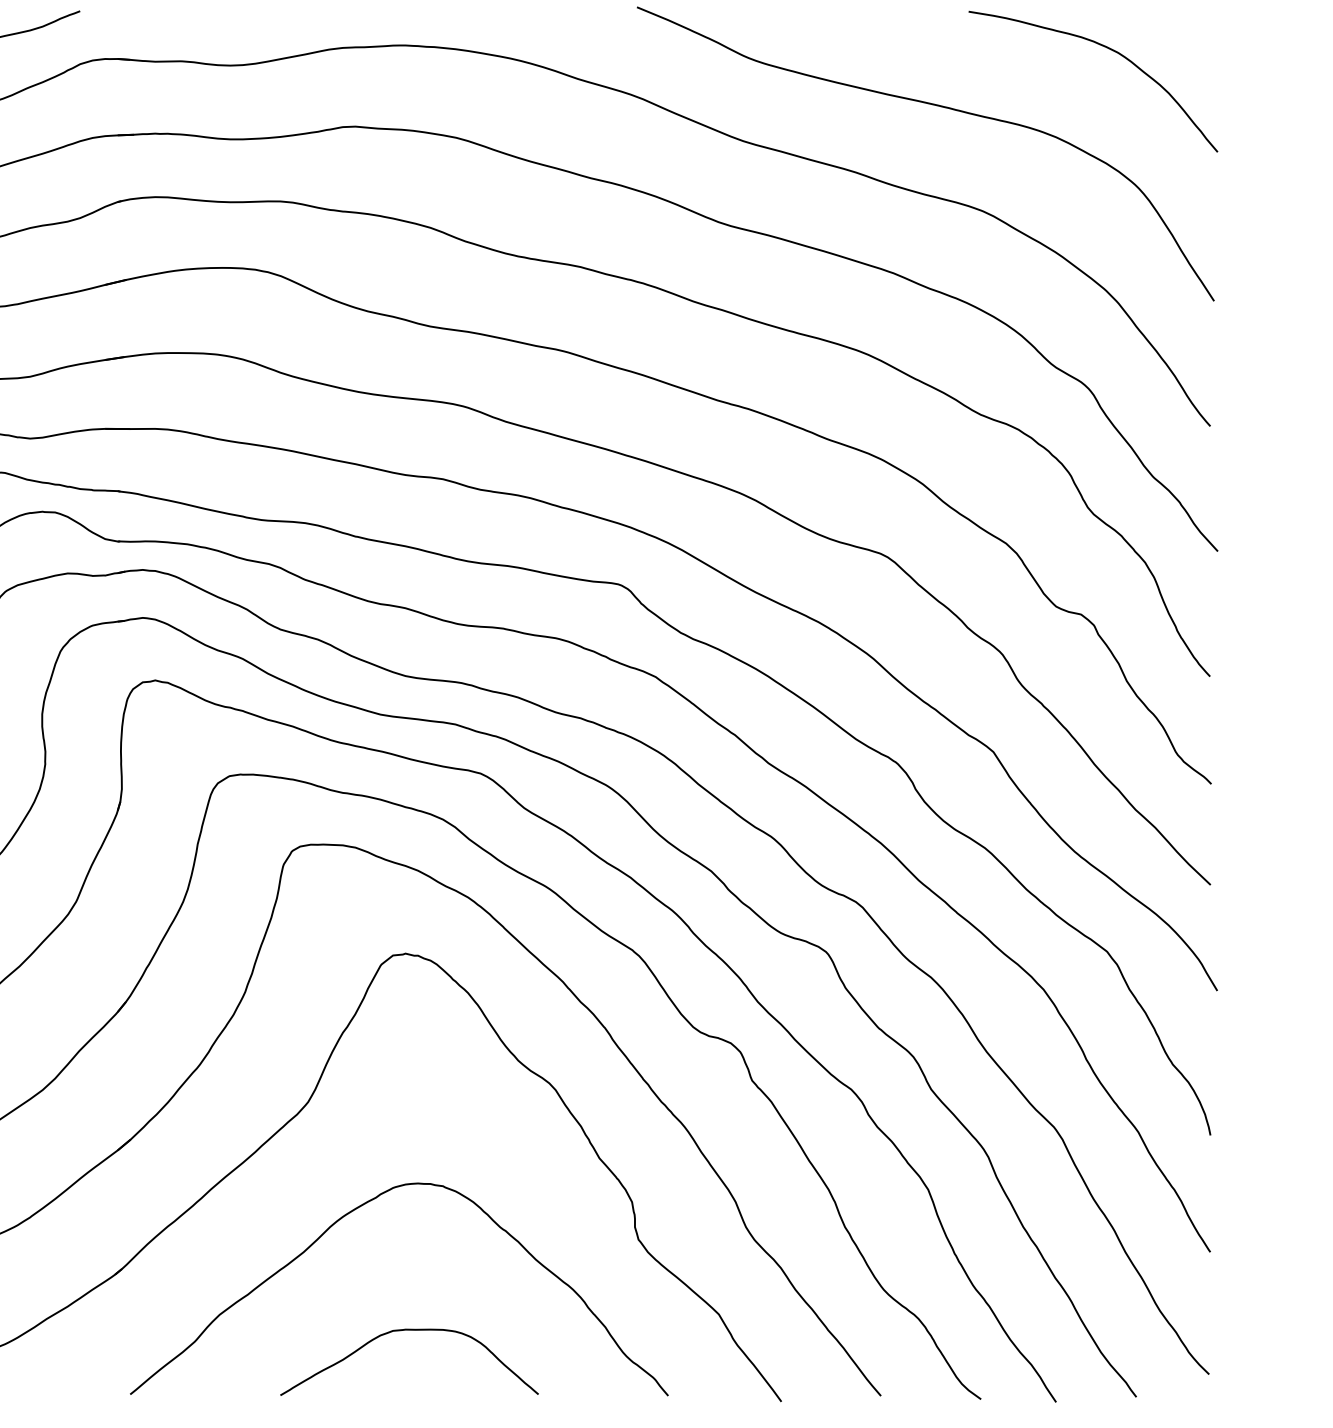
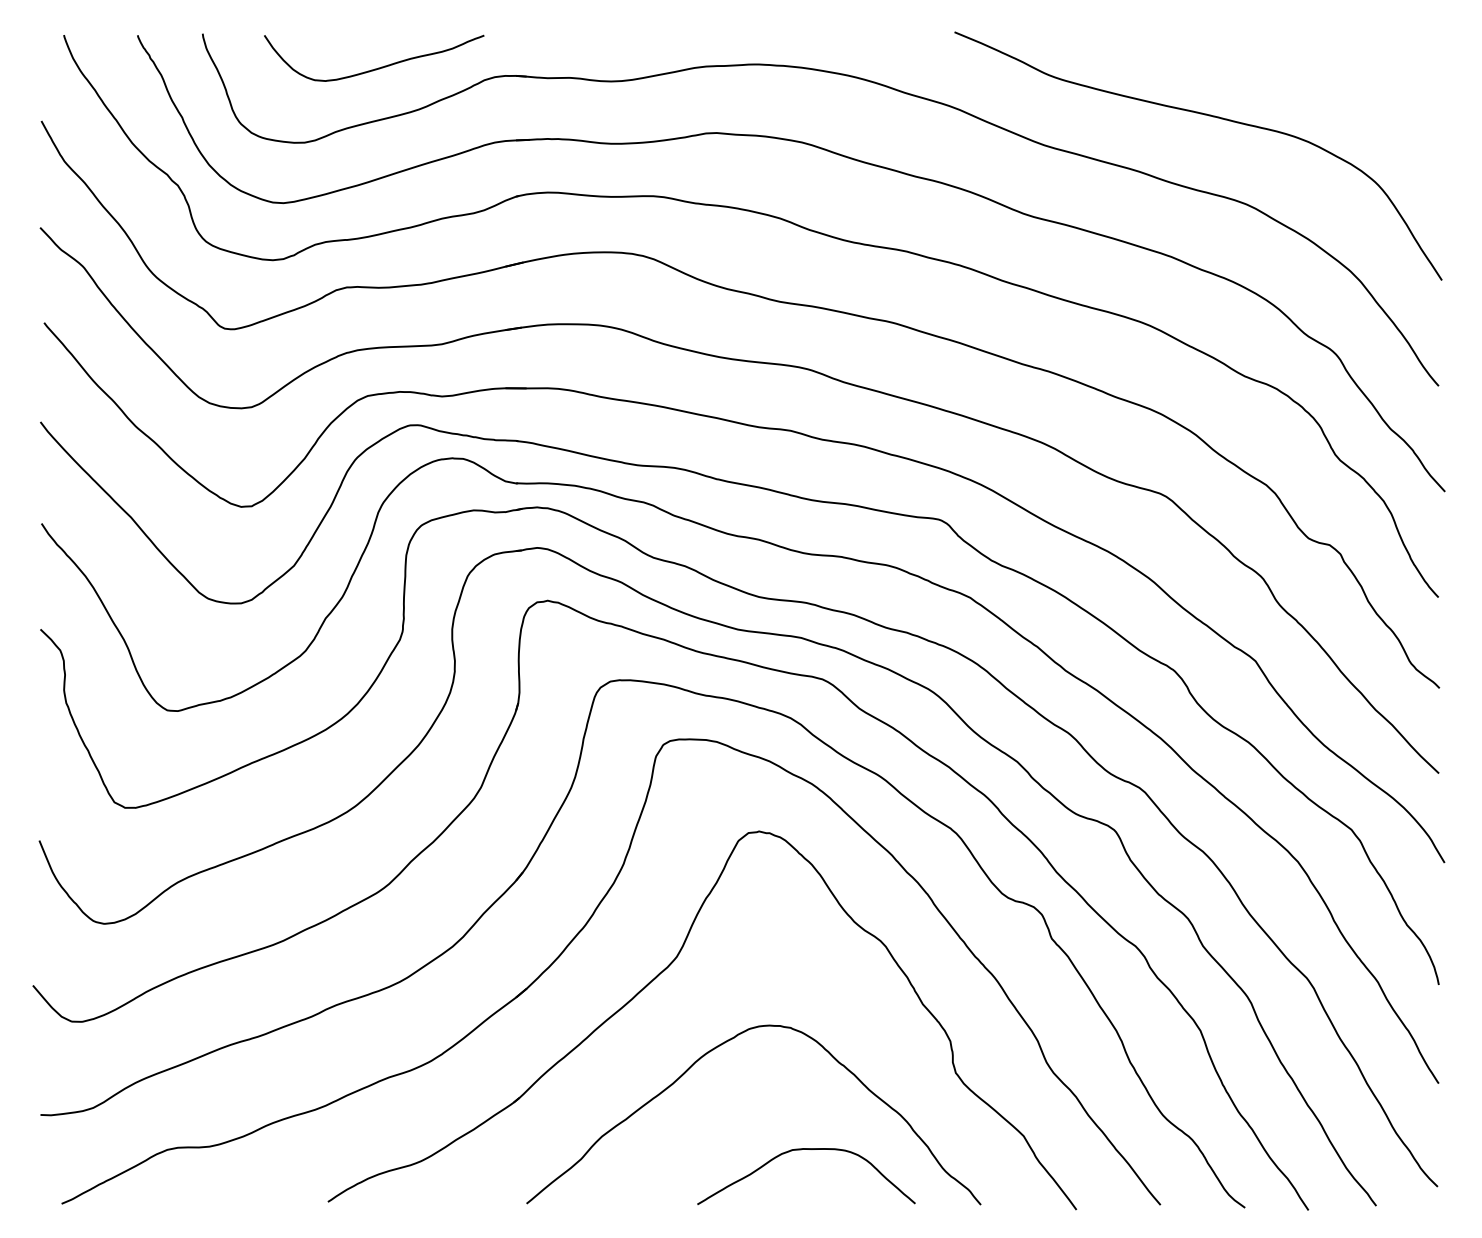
curve: (1109, 50) -> (1353, 68), removed
curve: (403, 1331) -> (801, 1150), moved

